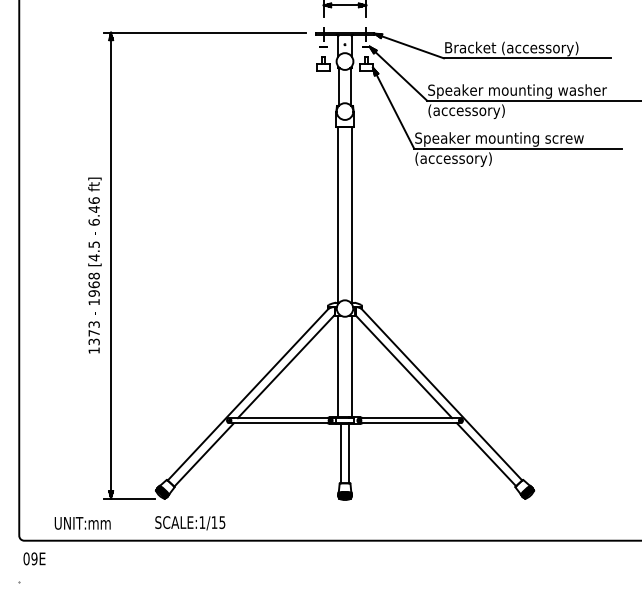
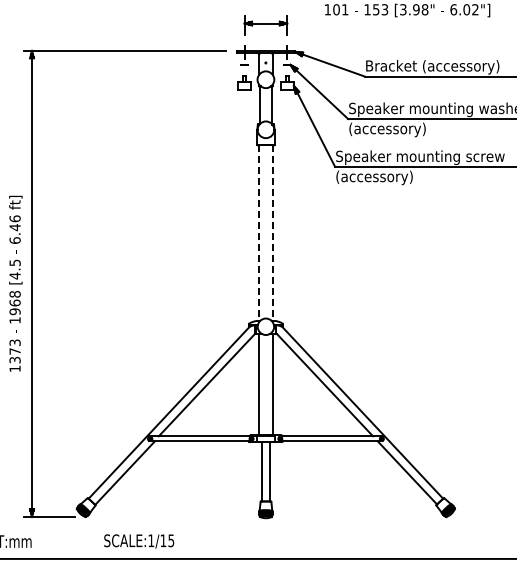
line: (337, 214) -> (258, 232), solid -> dashed
line: (352, 214) -> (273, 232), solid -> dashed
text: (190, 523) -> (139, 541), moved

